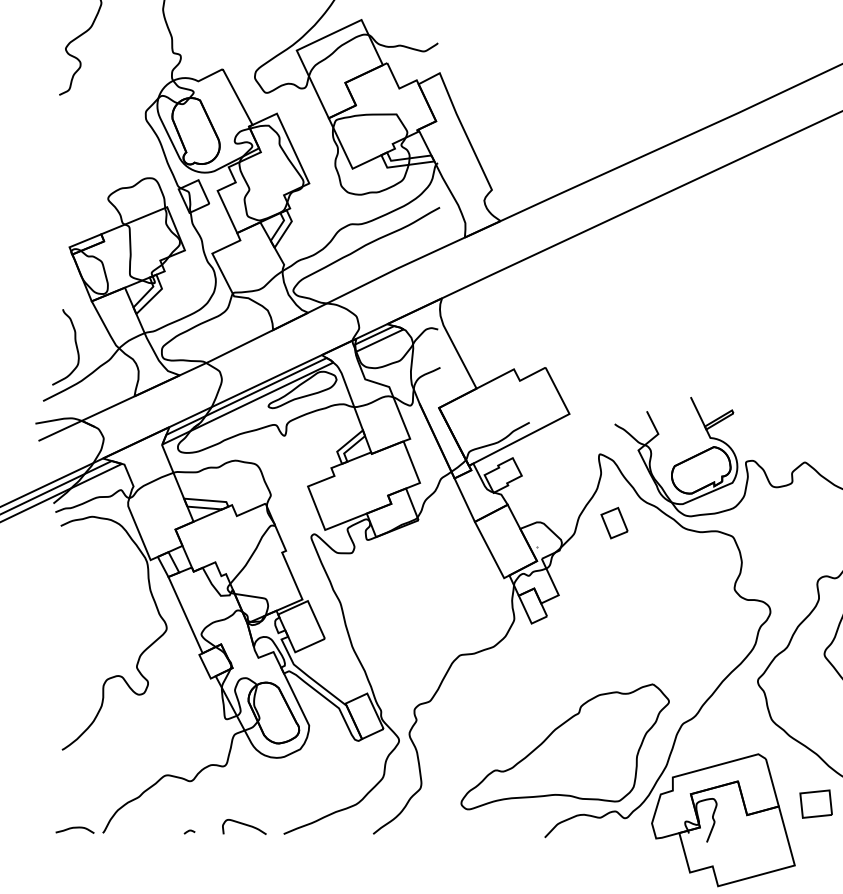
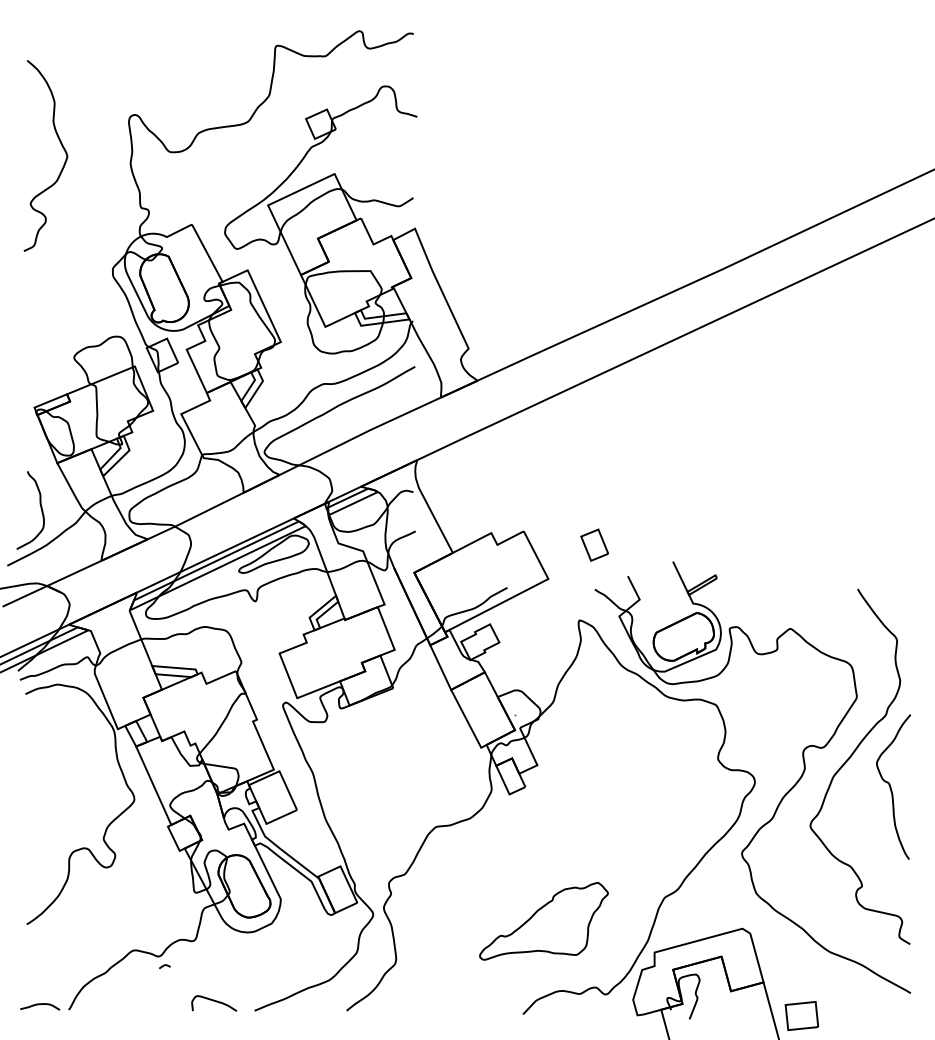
part: (614, 522) -> (594, 544), moved
part: (564, 747) -> (543, 921), size x0.6
part: (815, 803) -> (801, 1015), moved
curve: (189, 831) -> (164, 966), moved

